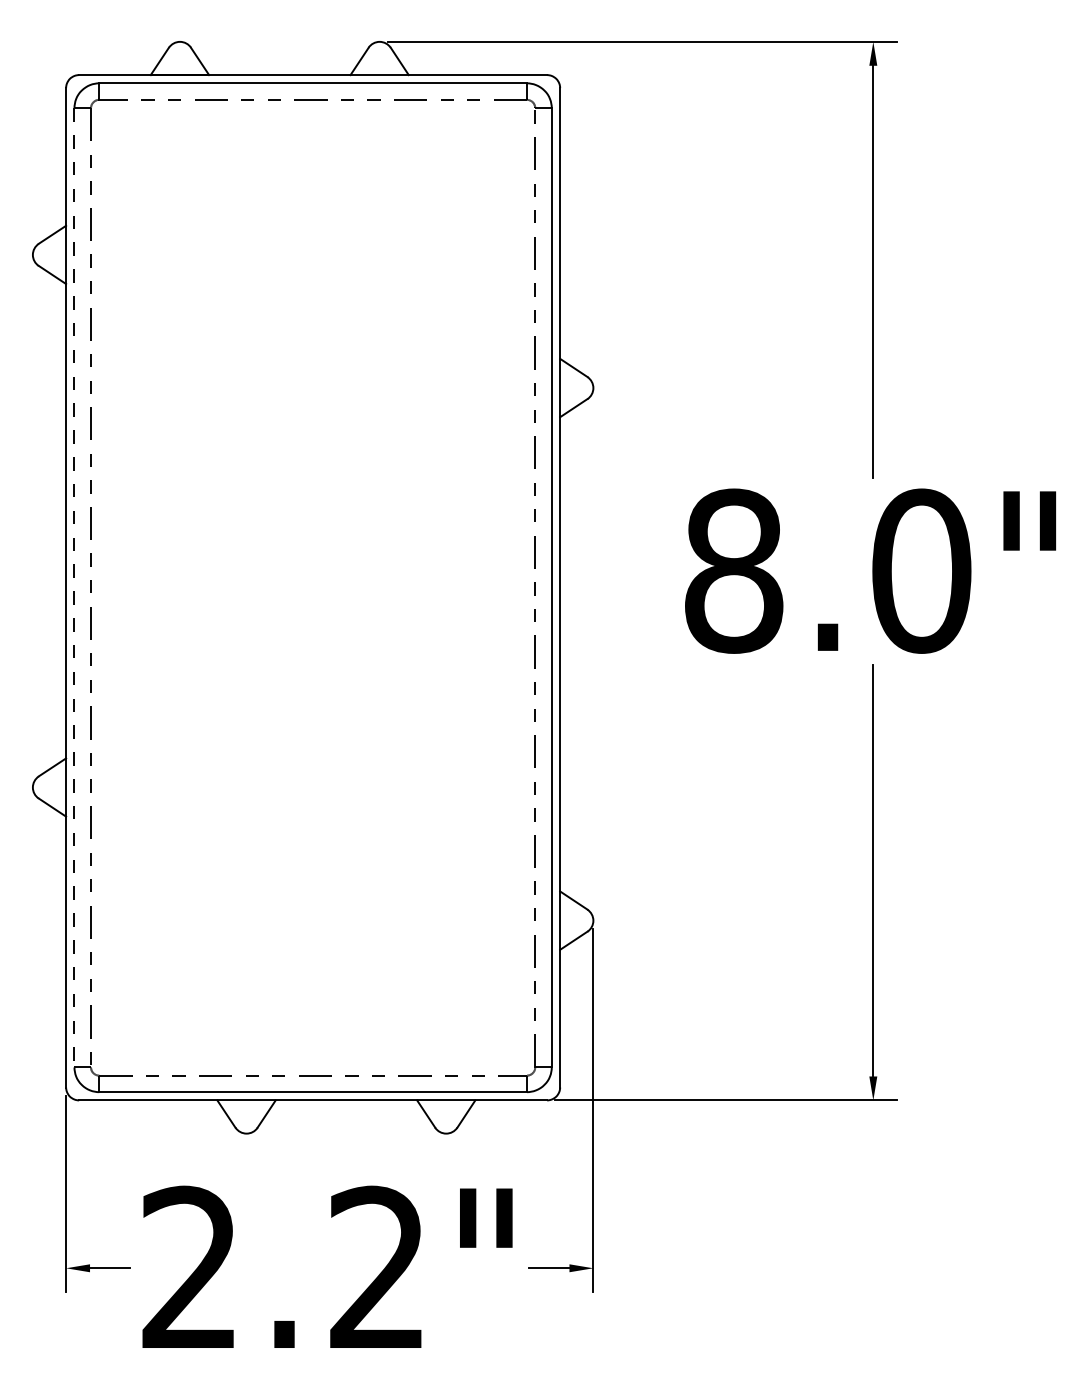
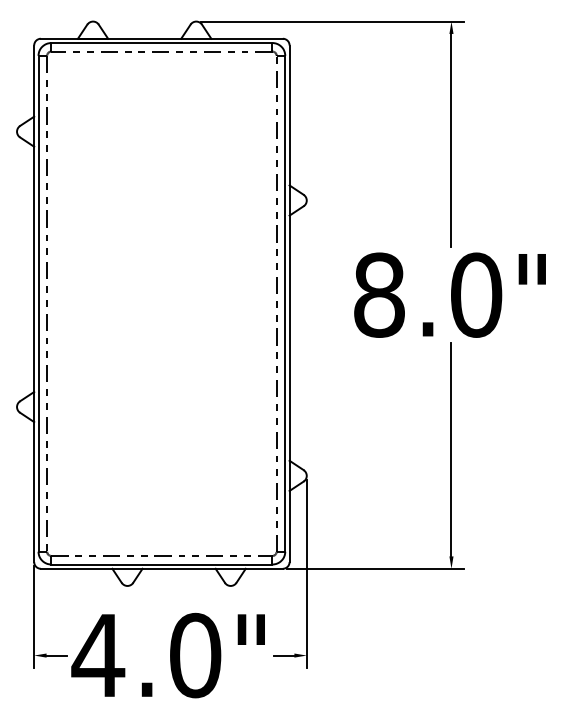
line: (74, 587) -> (38, 303), dashed -> solid
text: (283, 1268) -> (146, 655), 2.2" -> 4.0"

